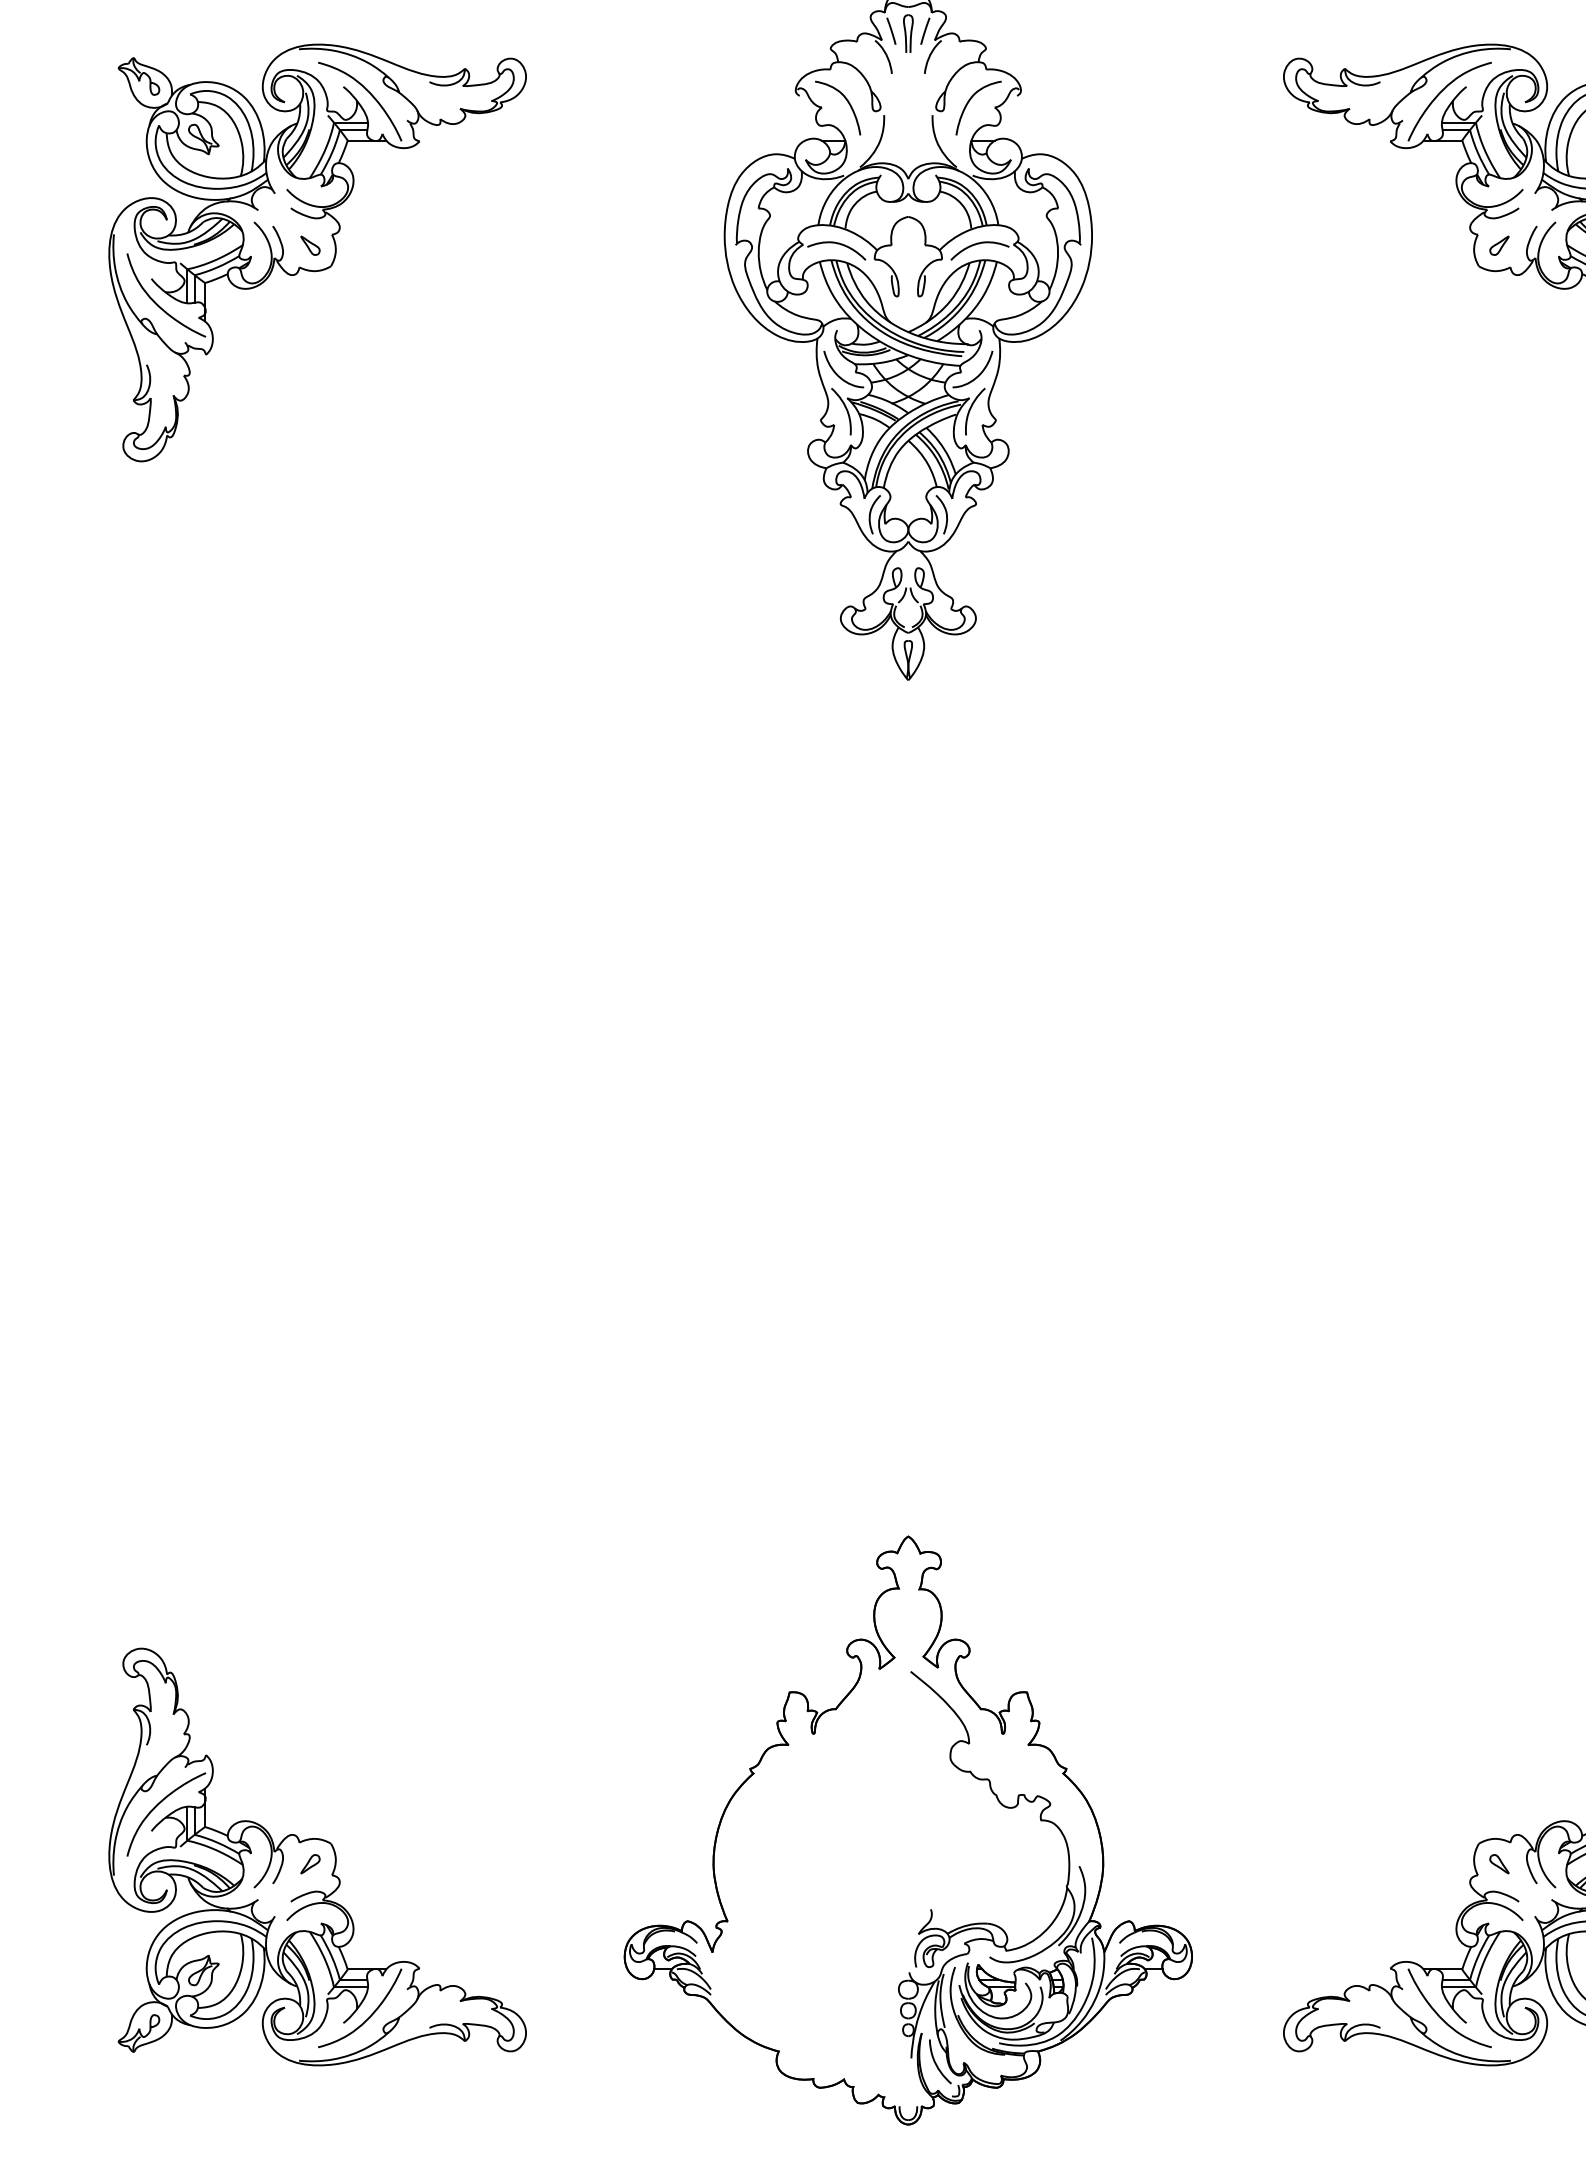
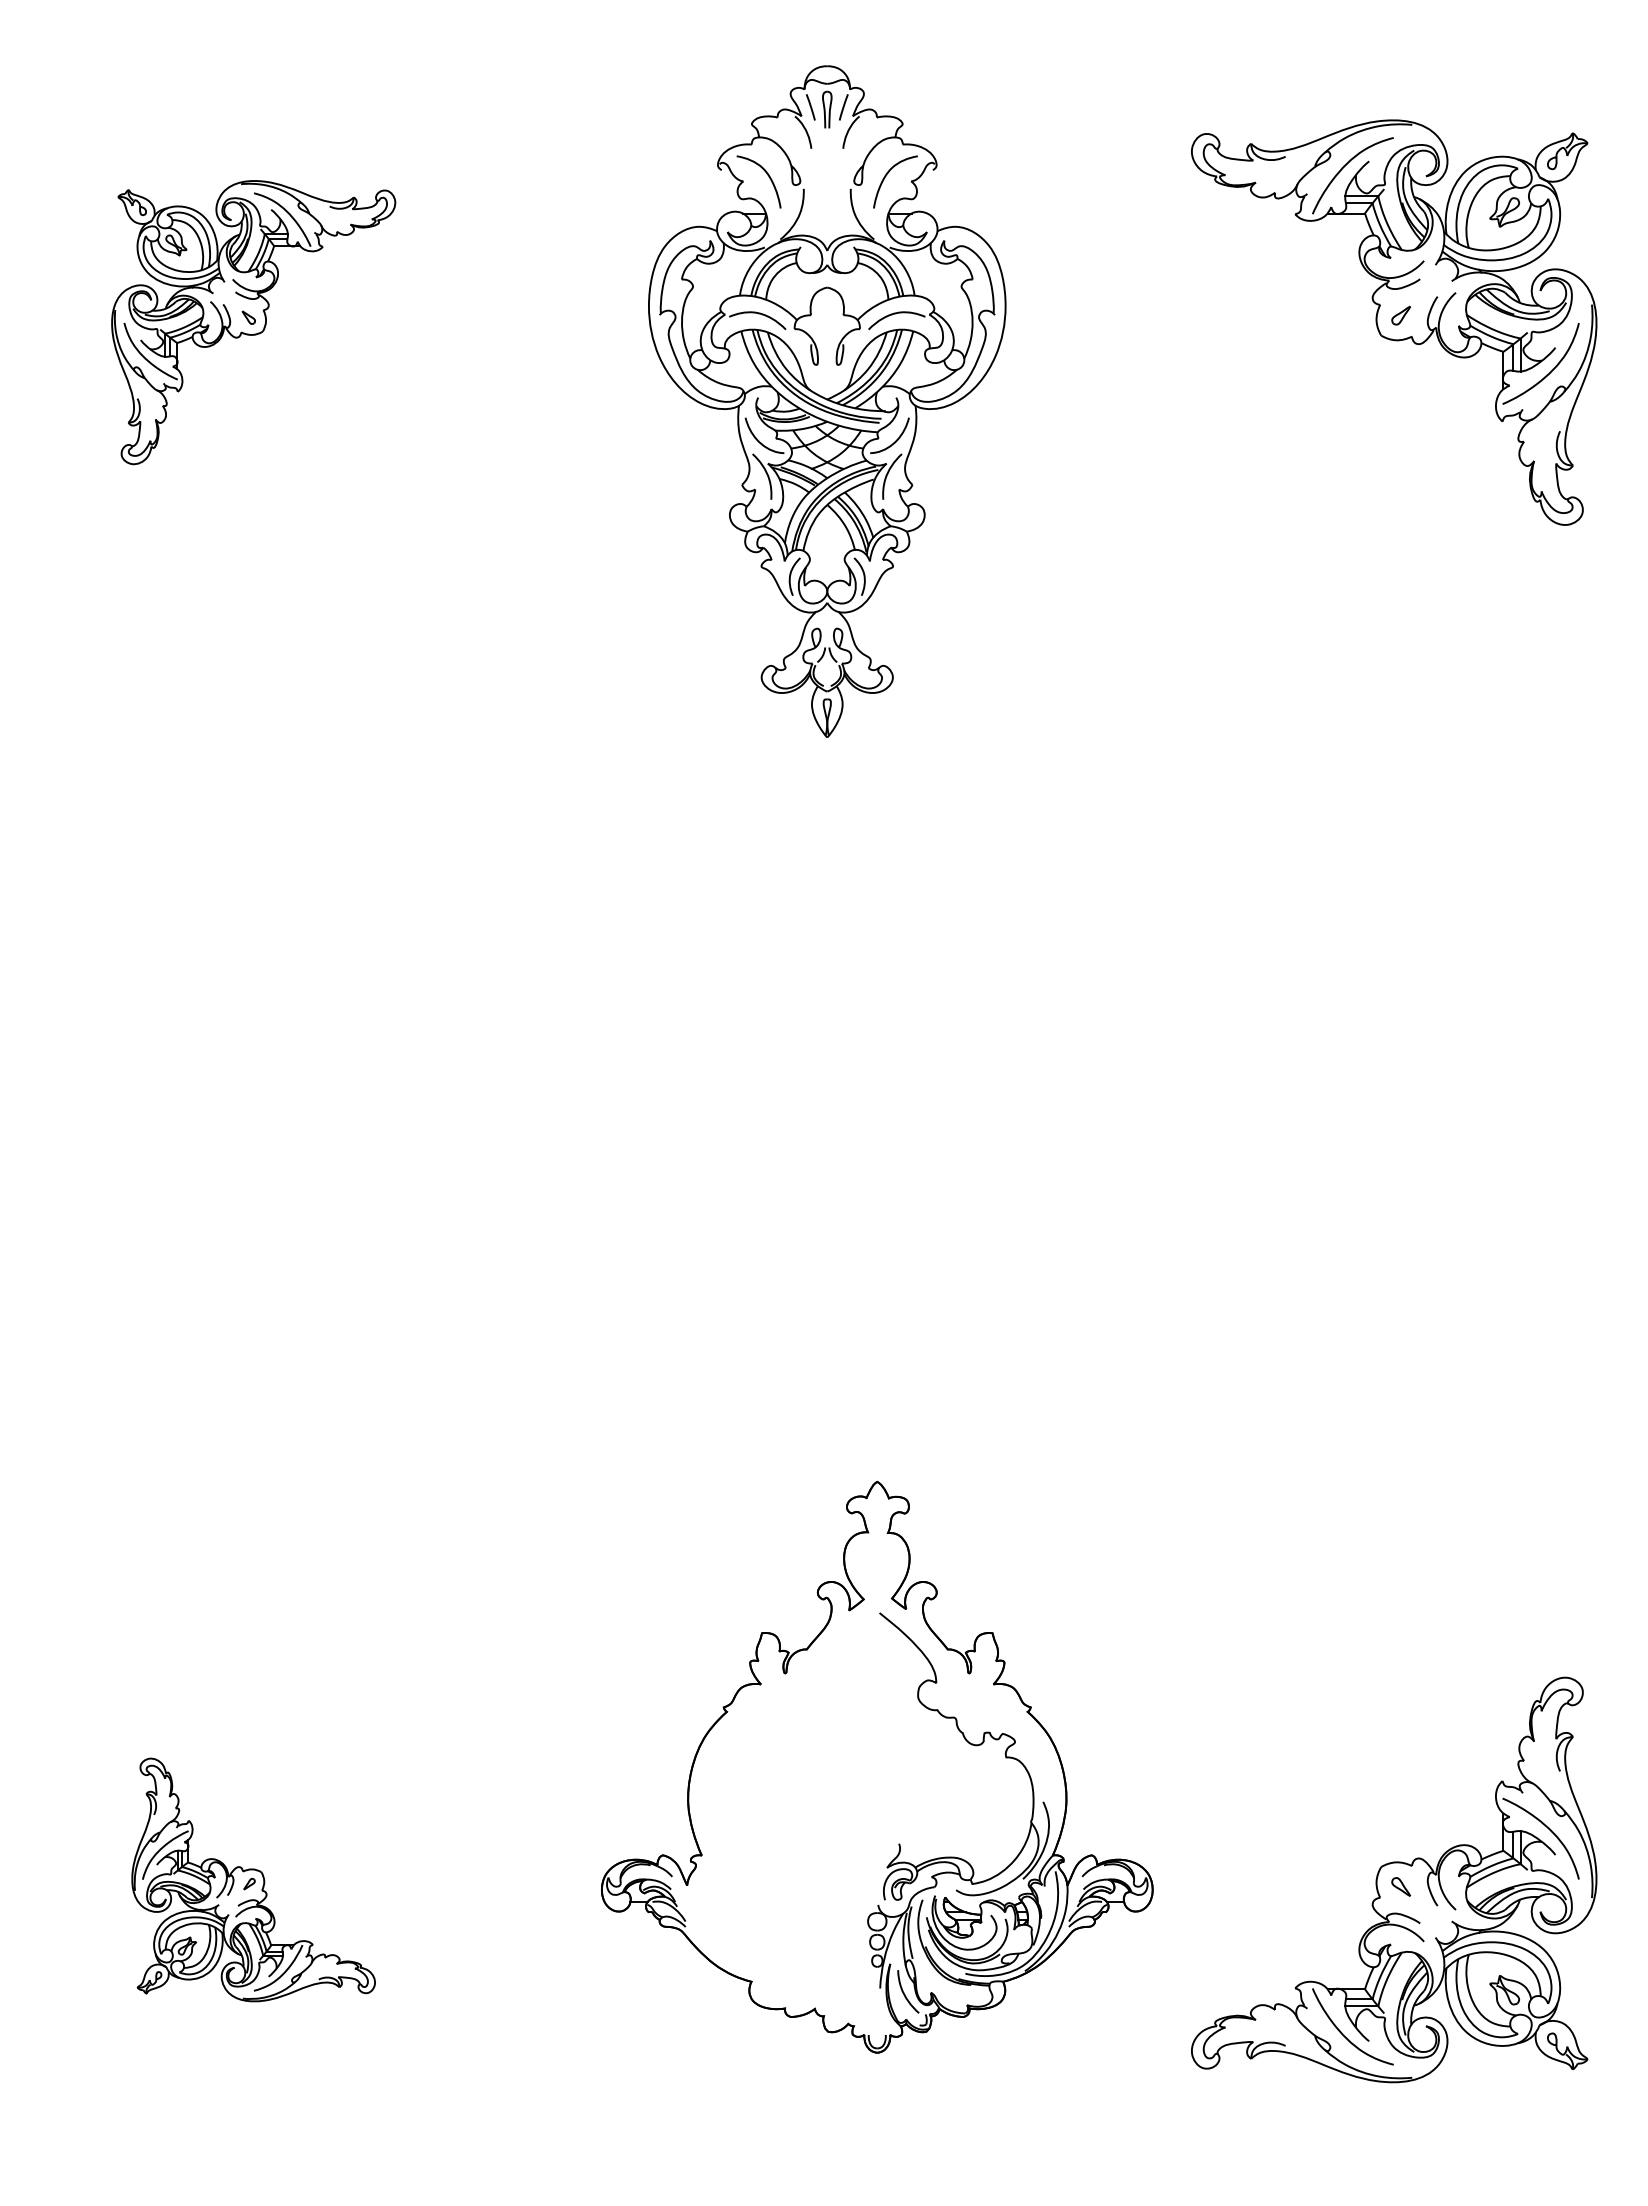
part: (317, 252) -> (253, 322), size x0.7
part: (908, 1829) -> (877, 1766), moved
part: (317, 1856) -> (253, 1879), size x0.6

